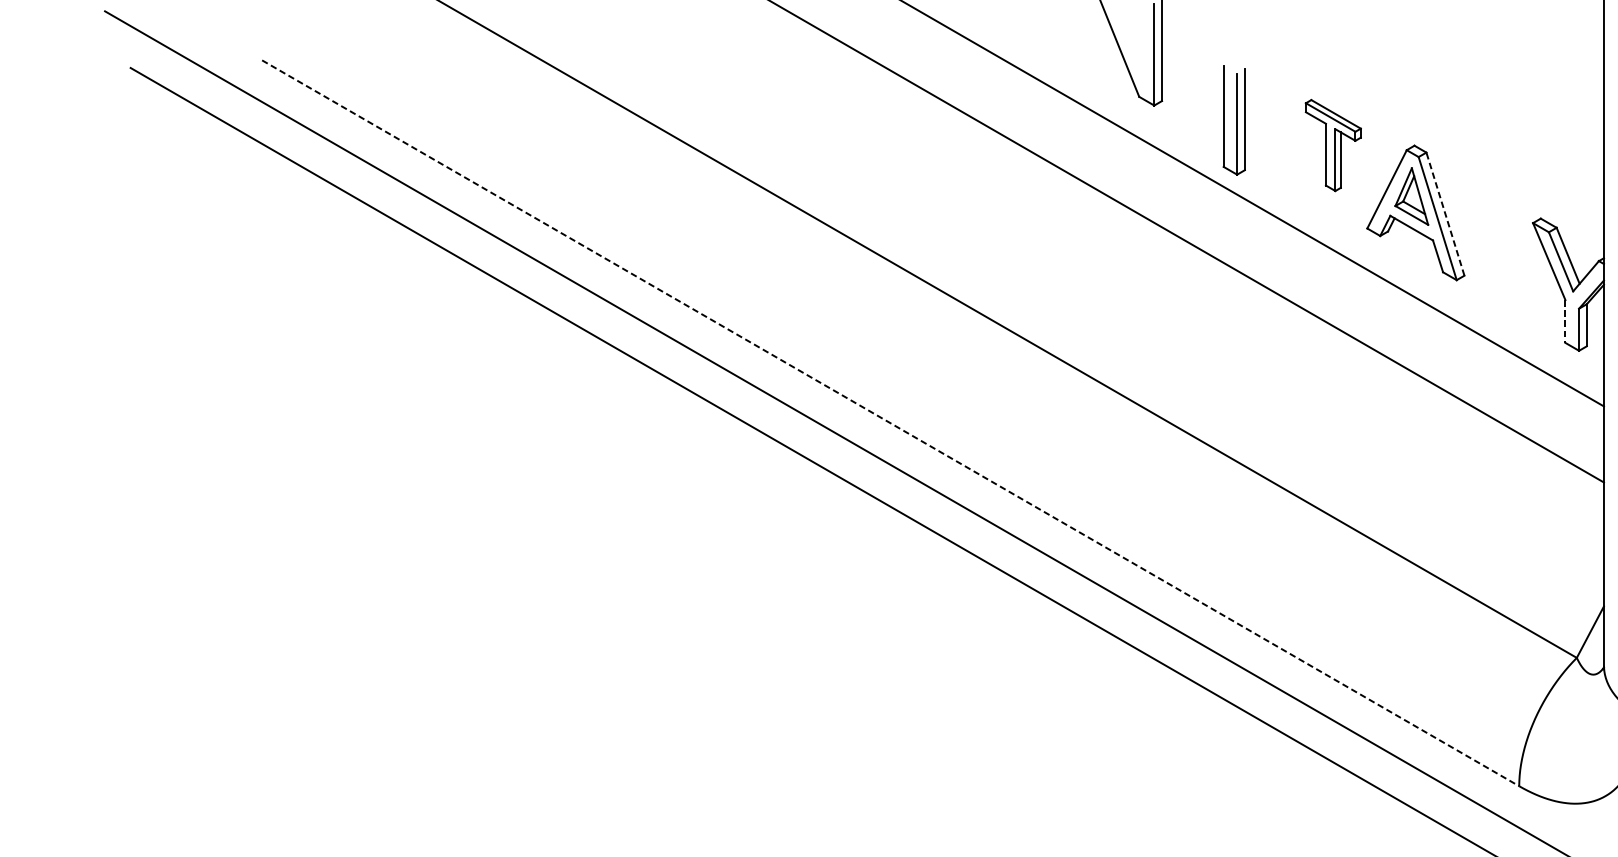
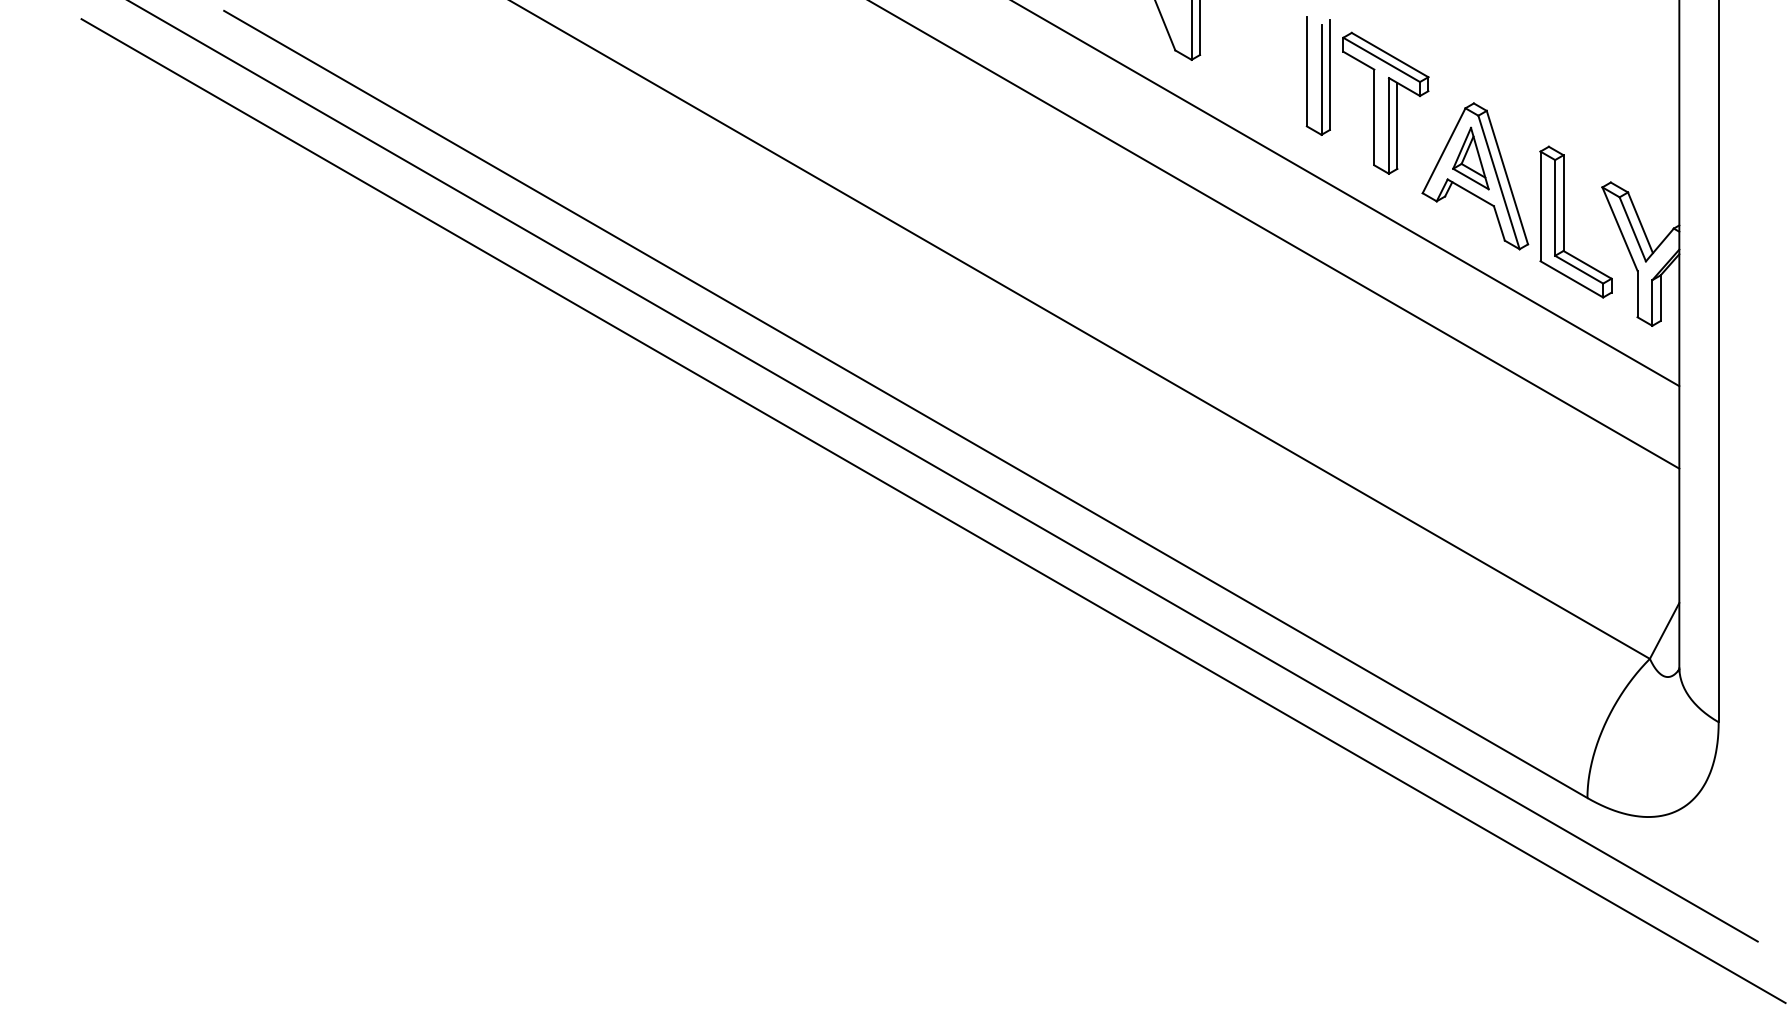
part: (1233, 119) -> (1317, 75), moved
part: (1333, 144) -> (1385, 102), size x1.43
line: (1445, 214) -> (1507, 177), dashed -> solid
part: (1498, 254) -> (1564, 221), added
line: (1565, 321) -> (1637, 294), dashed -> solid
line: (891, 423) -> (906, 404), dashed -> solid

